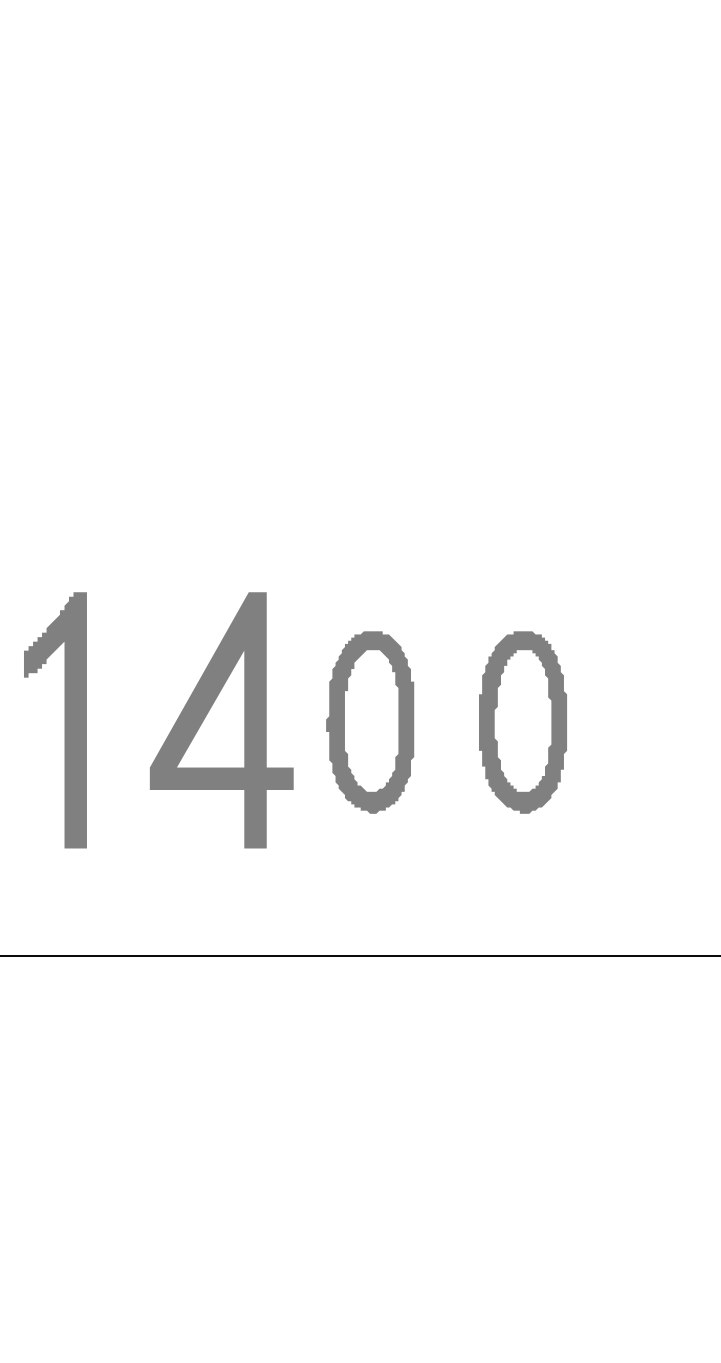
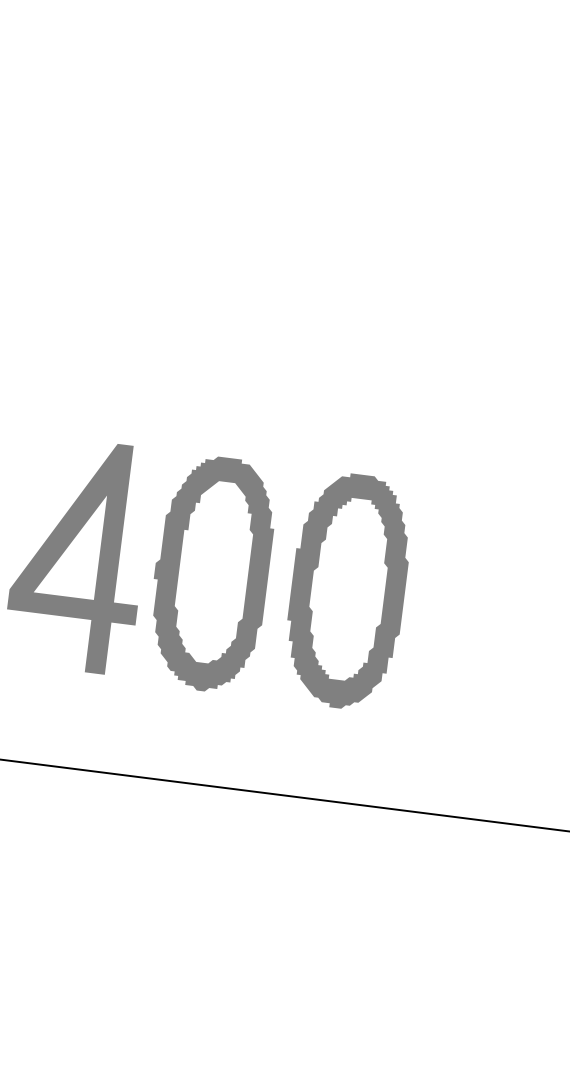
part: (369, 722) -> (210, 573), size x1.43
part: (522, 722) -> (347, 591), size x1.43

